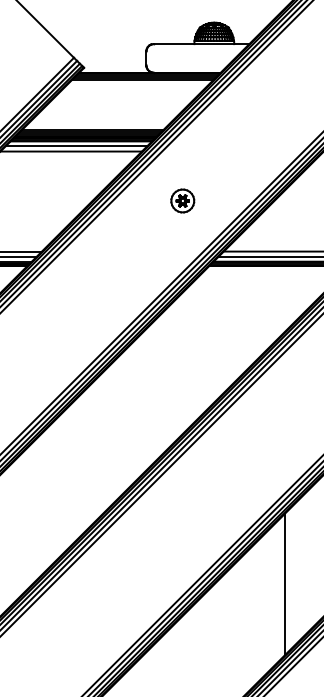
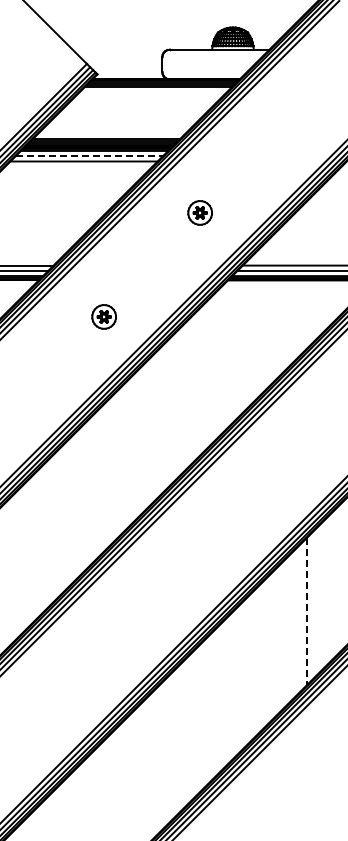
line: (76, 145) -> (89, 155), solid -> dashed
part: (89, 300) -> (103, 316), added
line: (284, 584) -> (306, 611), solid -> dashed

